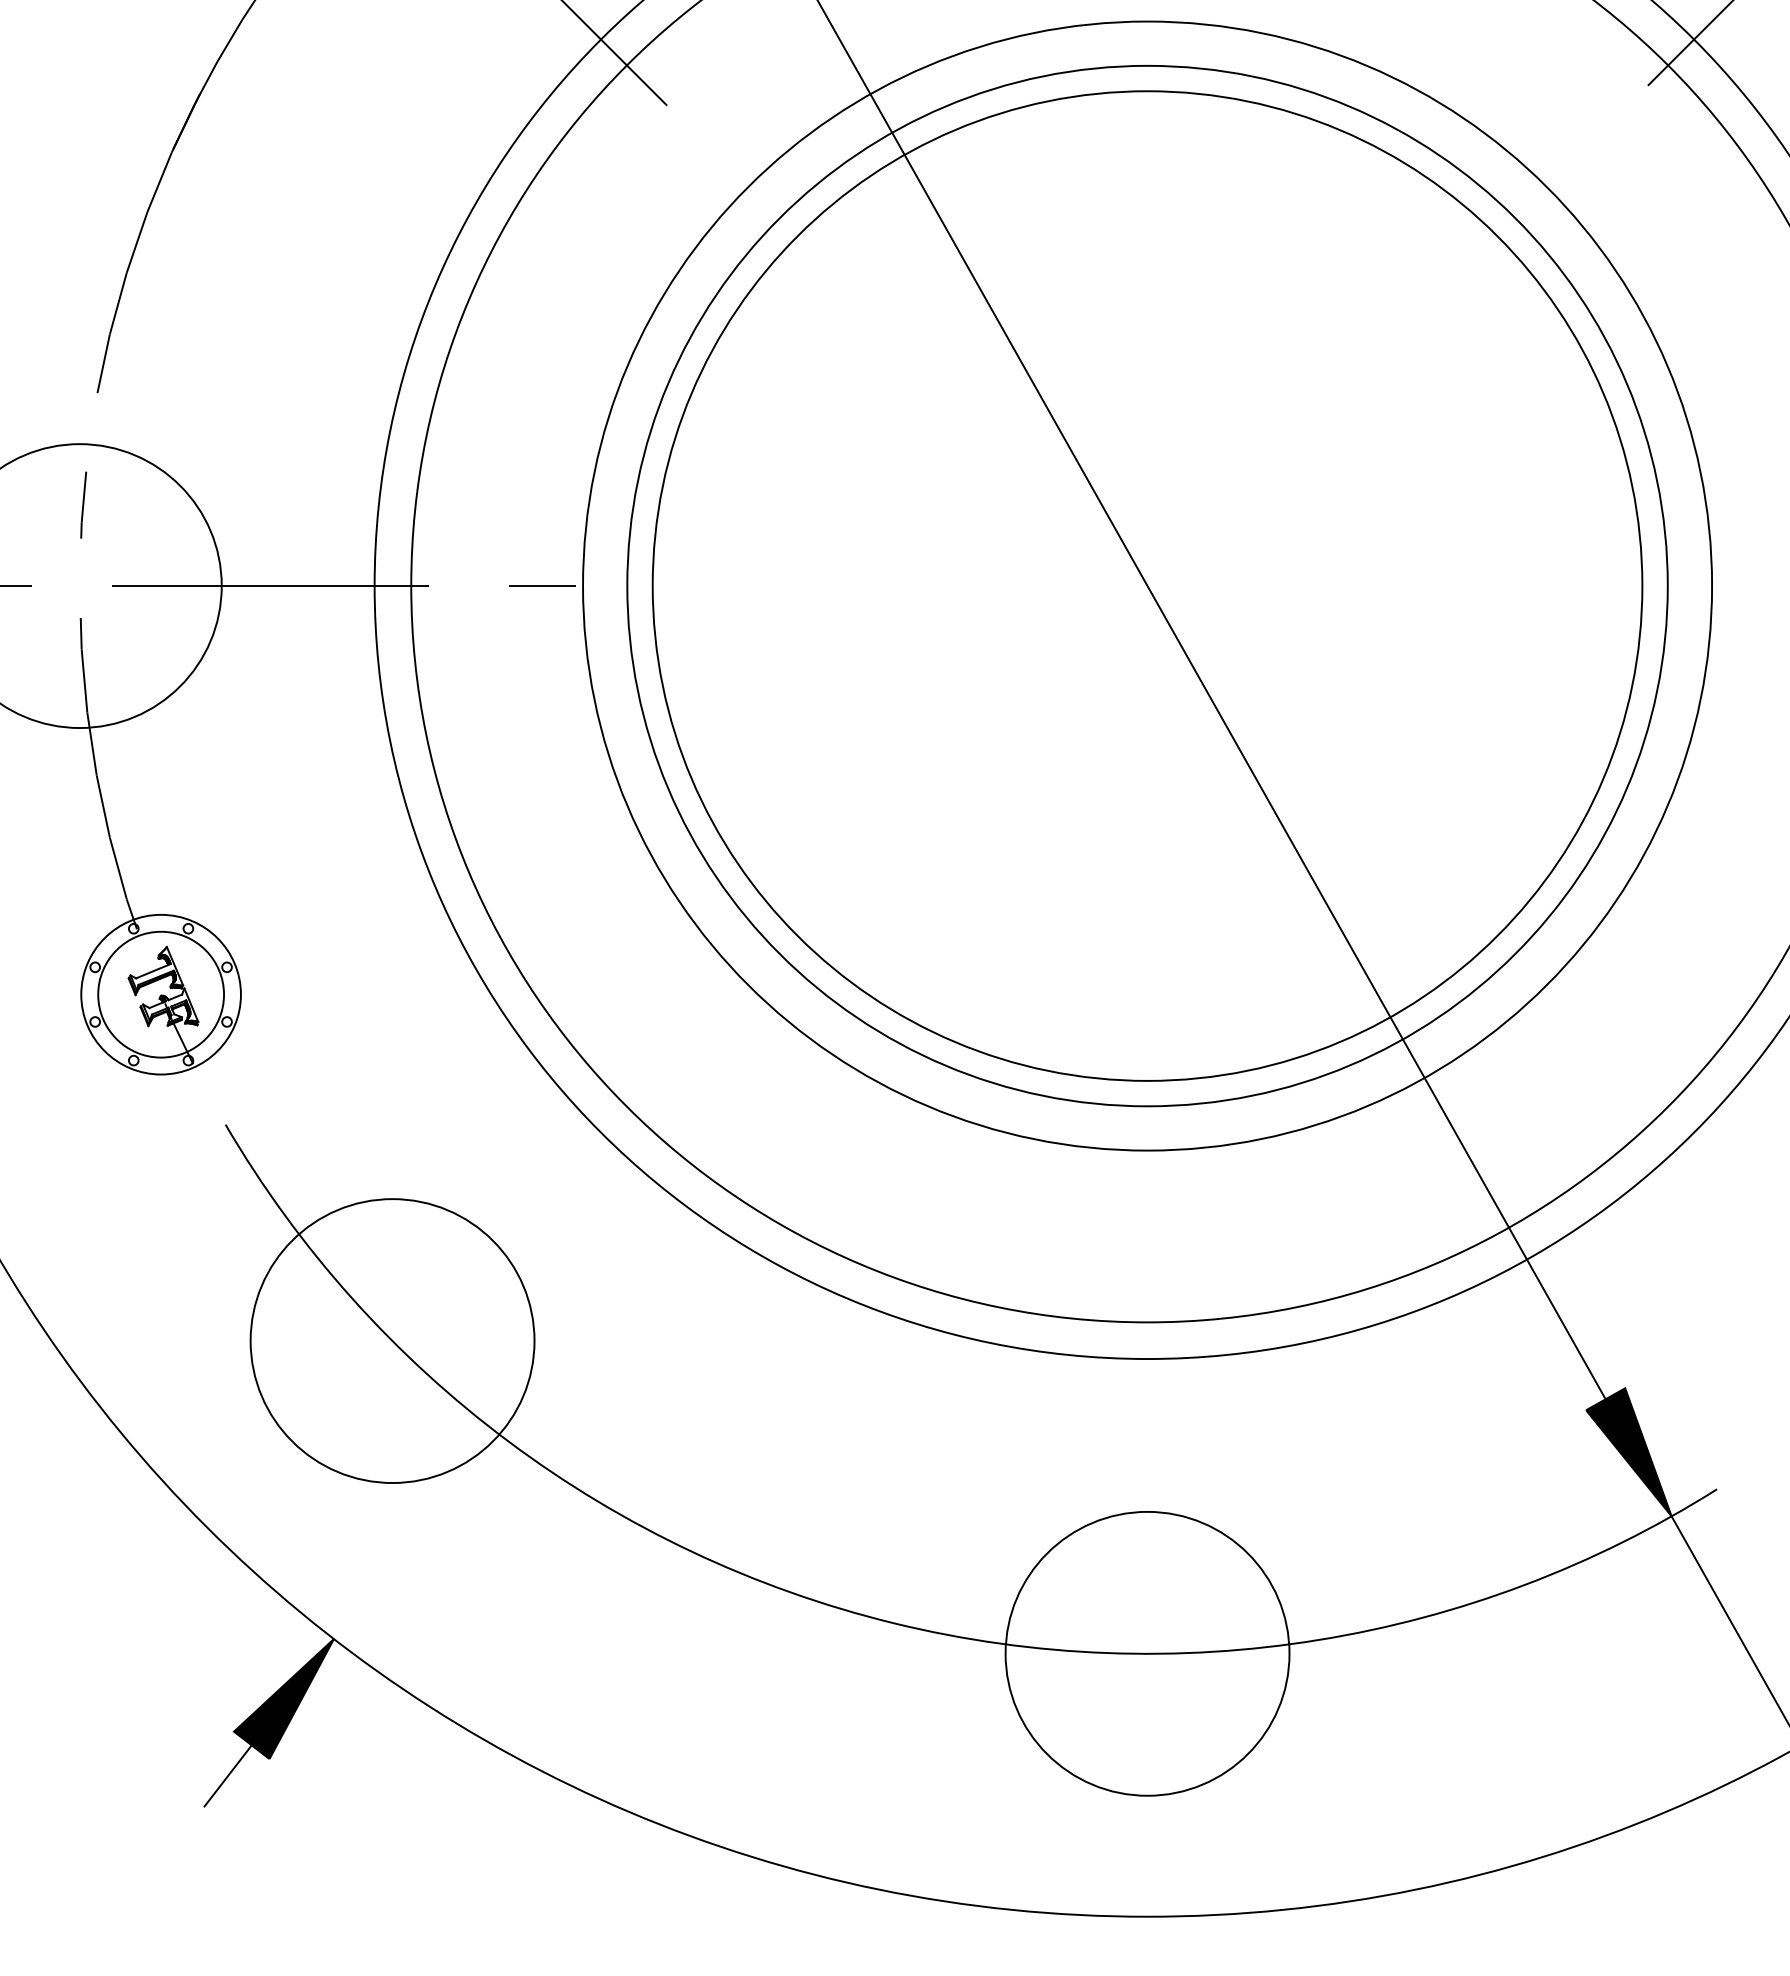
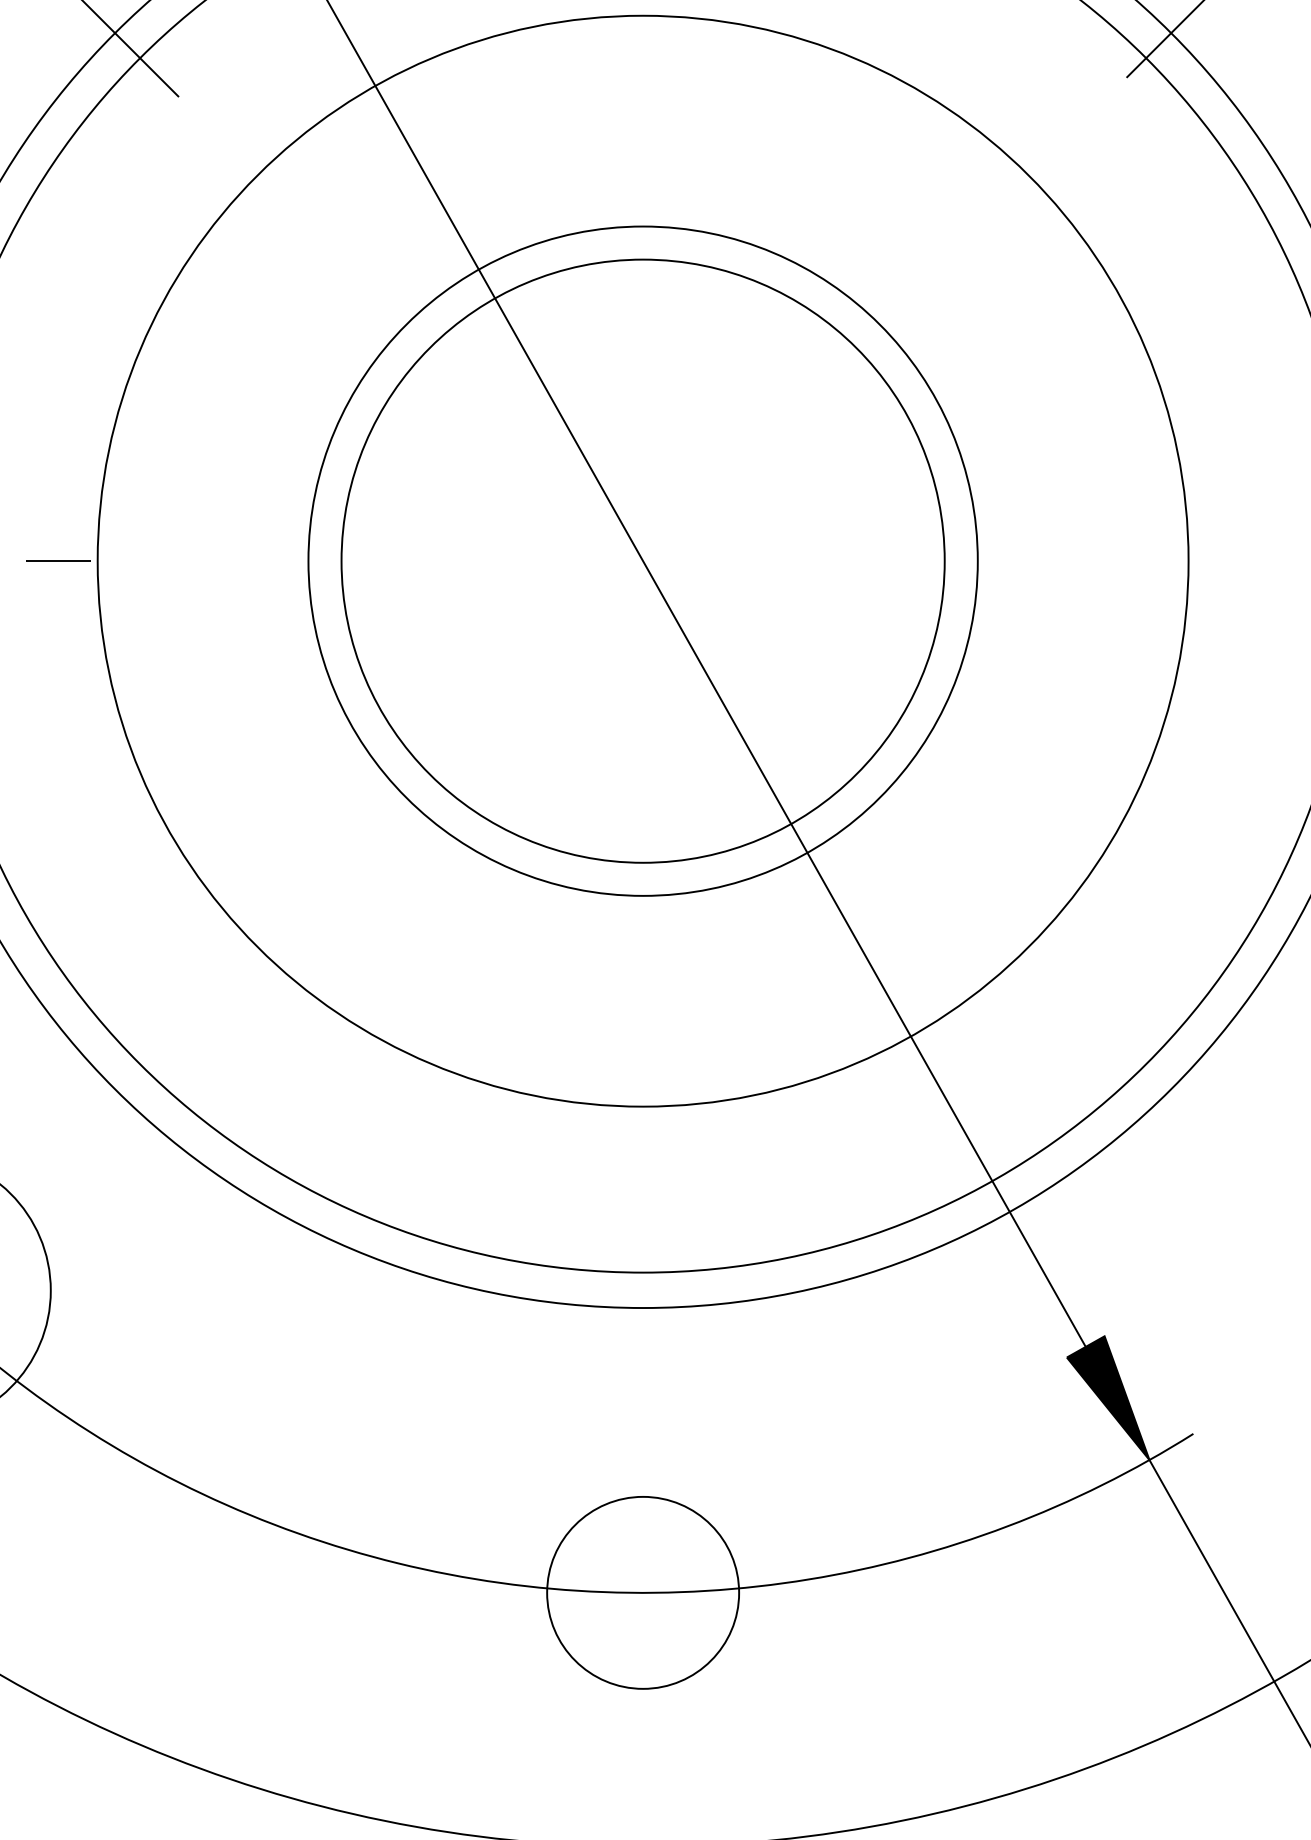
circle: (1147, 585) -> (643, 560), size x0.6
circle: (1147, 585) -> (643, 560), size x0.7
circle: (1147, 1653) -> (643, 1592), size x0.7

